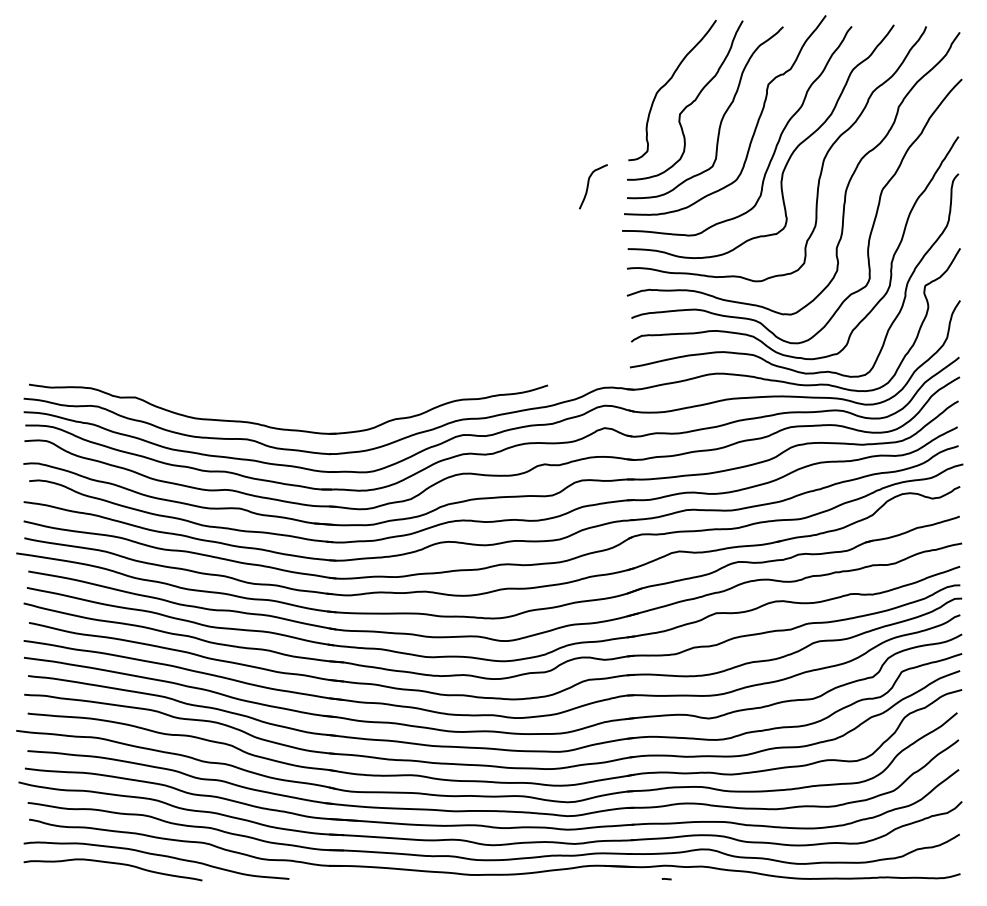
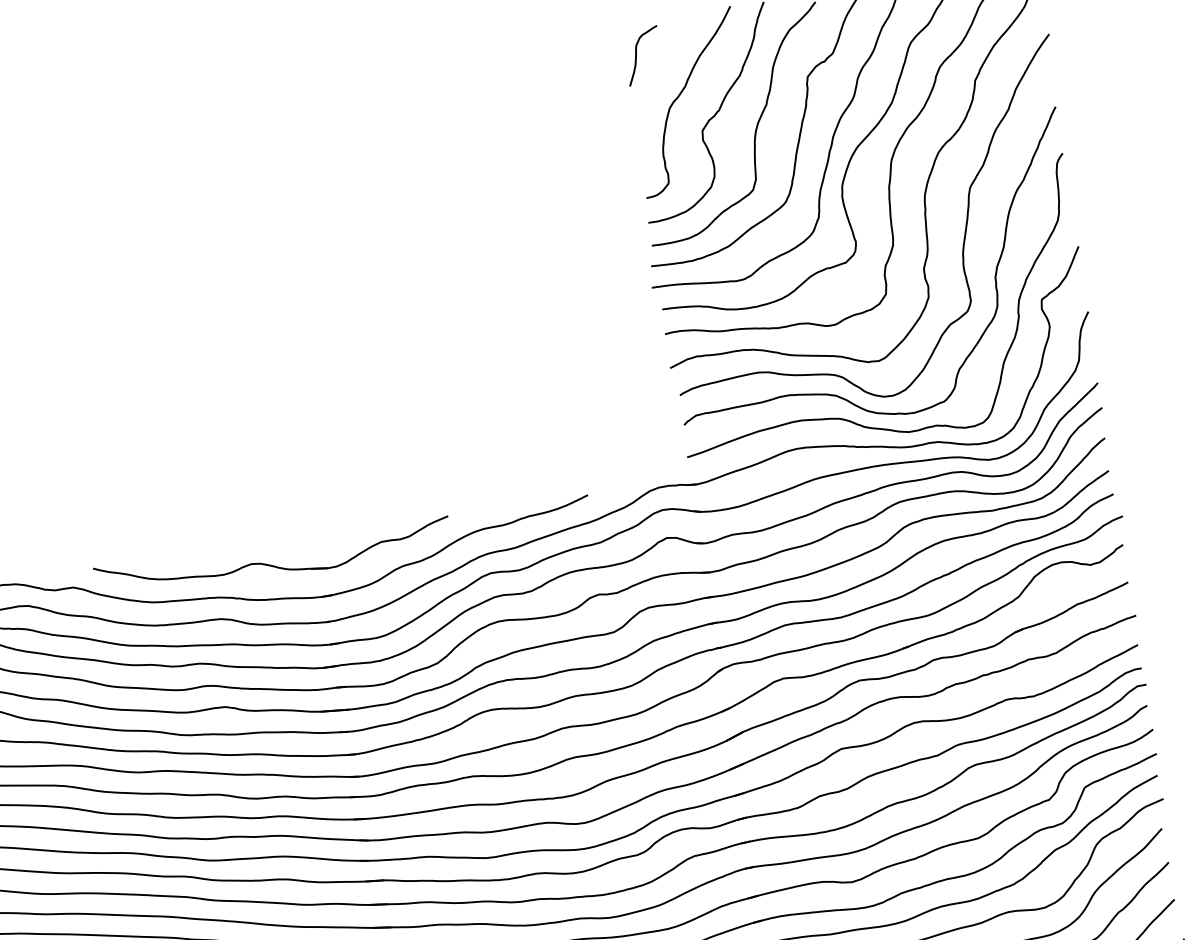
curve: (589, 183) -> (637, 52), moved
part: (294, 398) -> (272, 558), added

